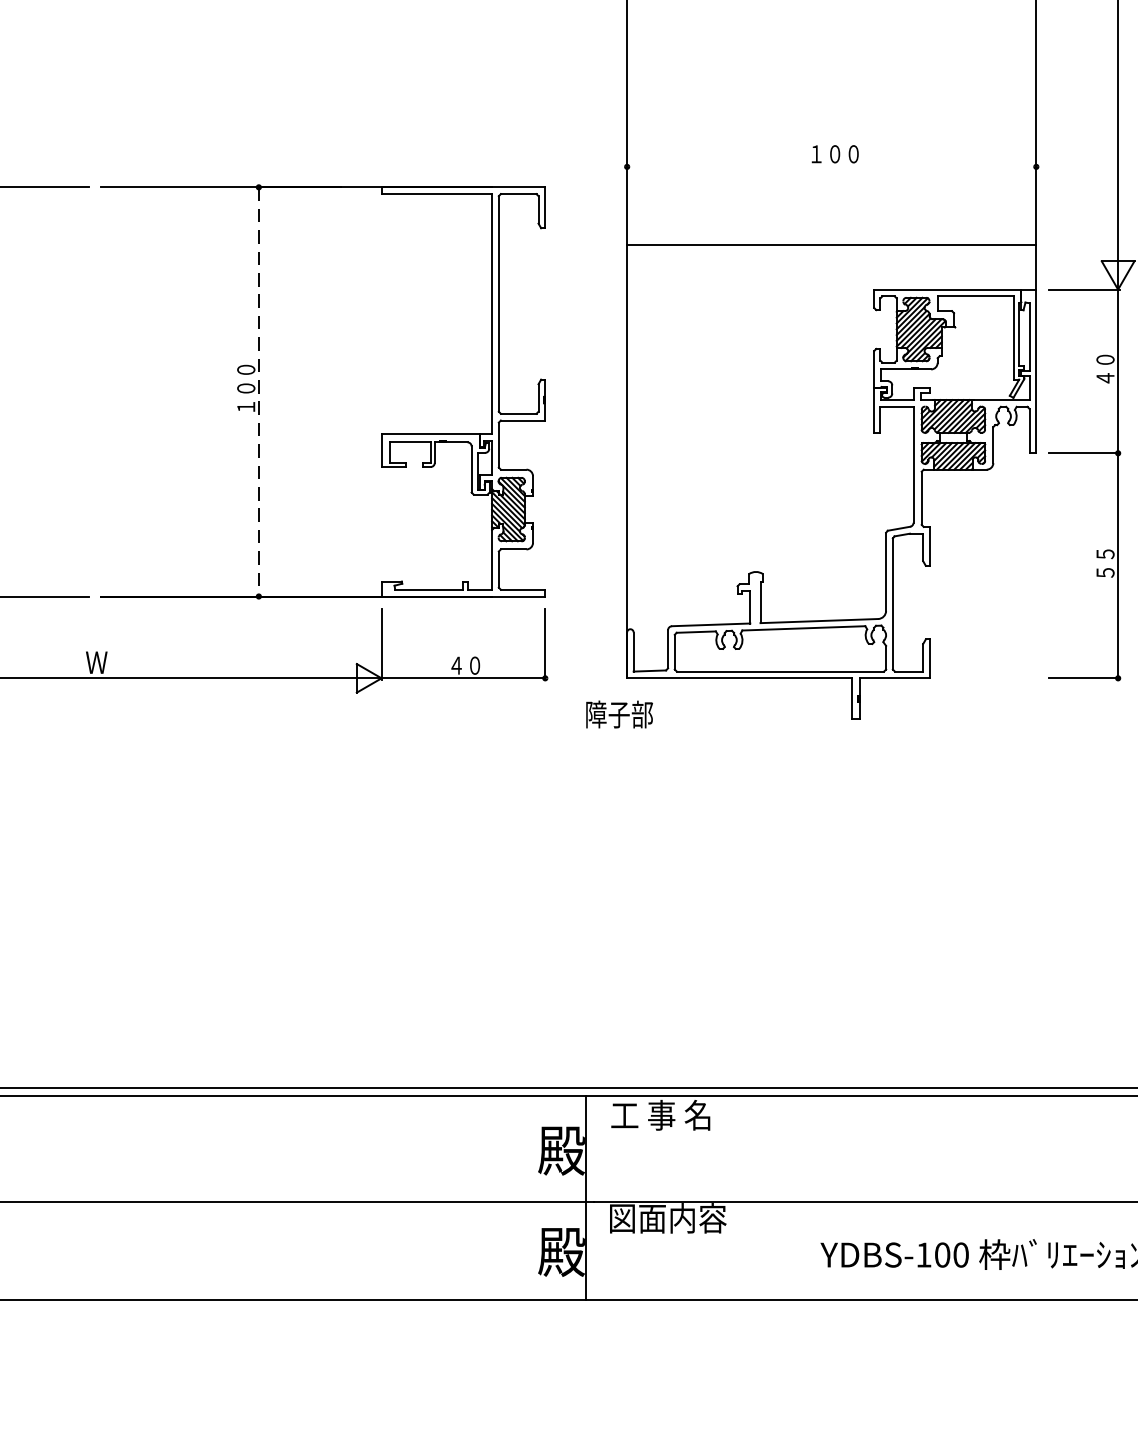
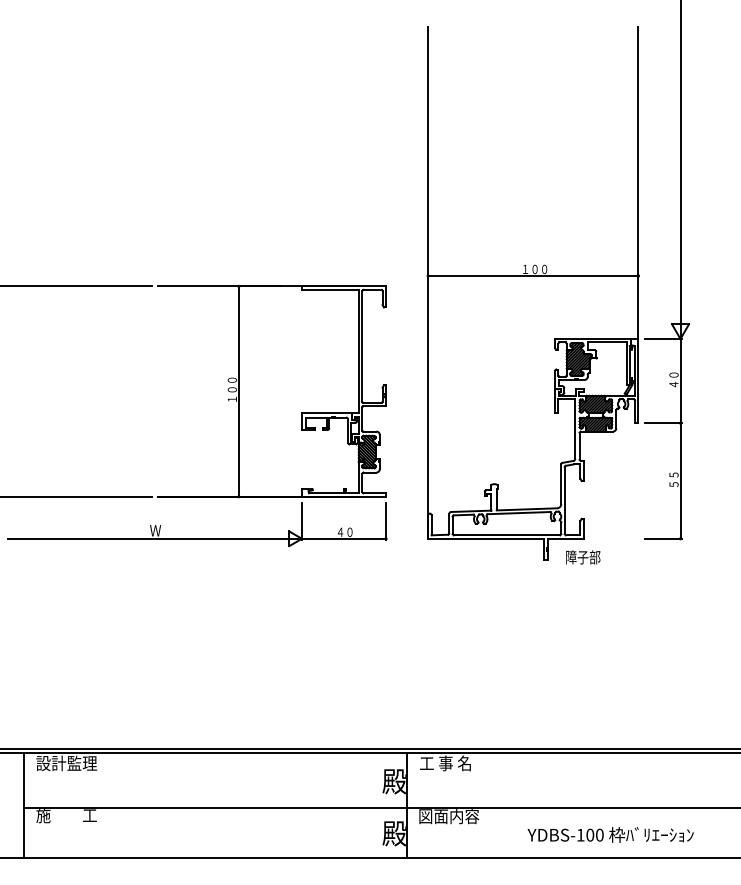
line: (832, 243) -> (533, 275), moved
line: (258, 393) -> (238, 392), dashed -> solid
text: (619, 714) -> (583, 557), moved

